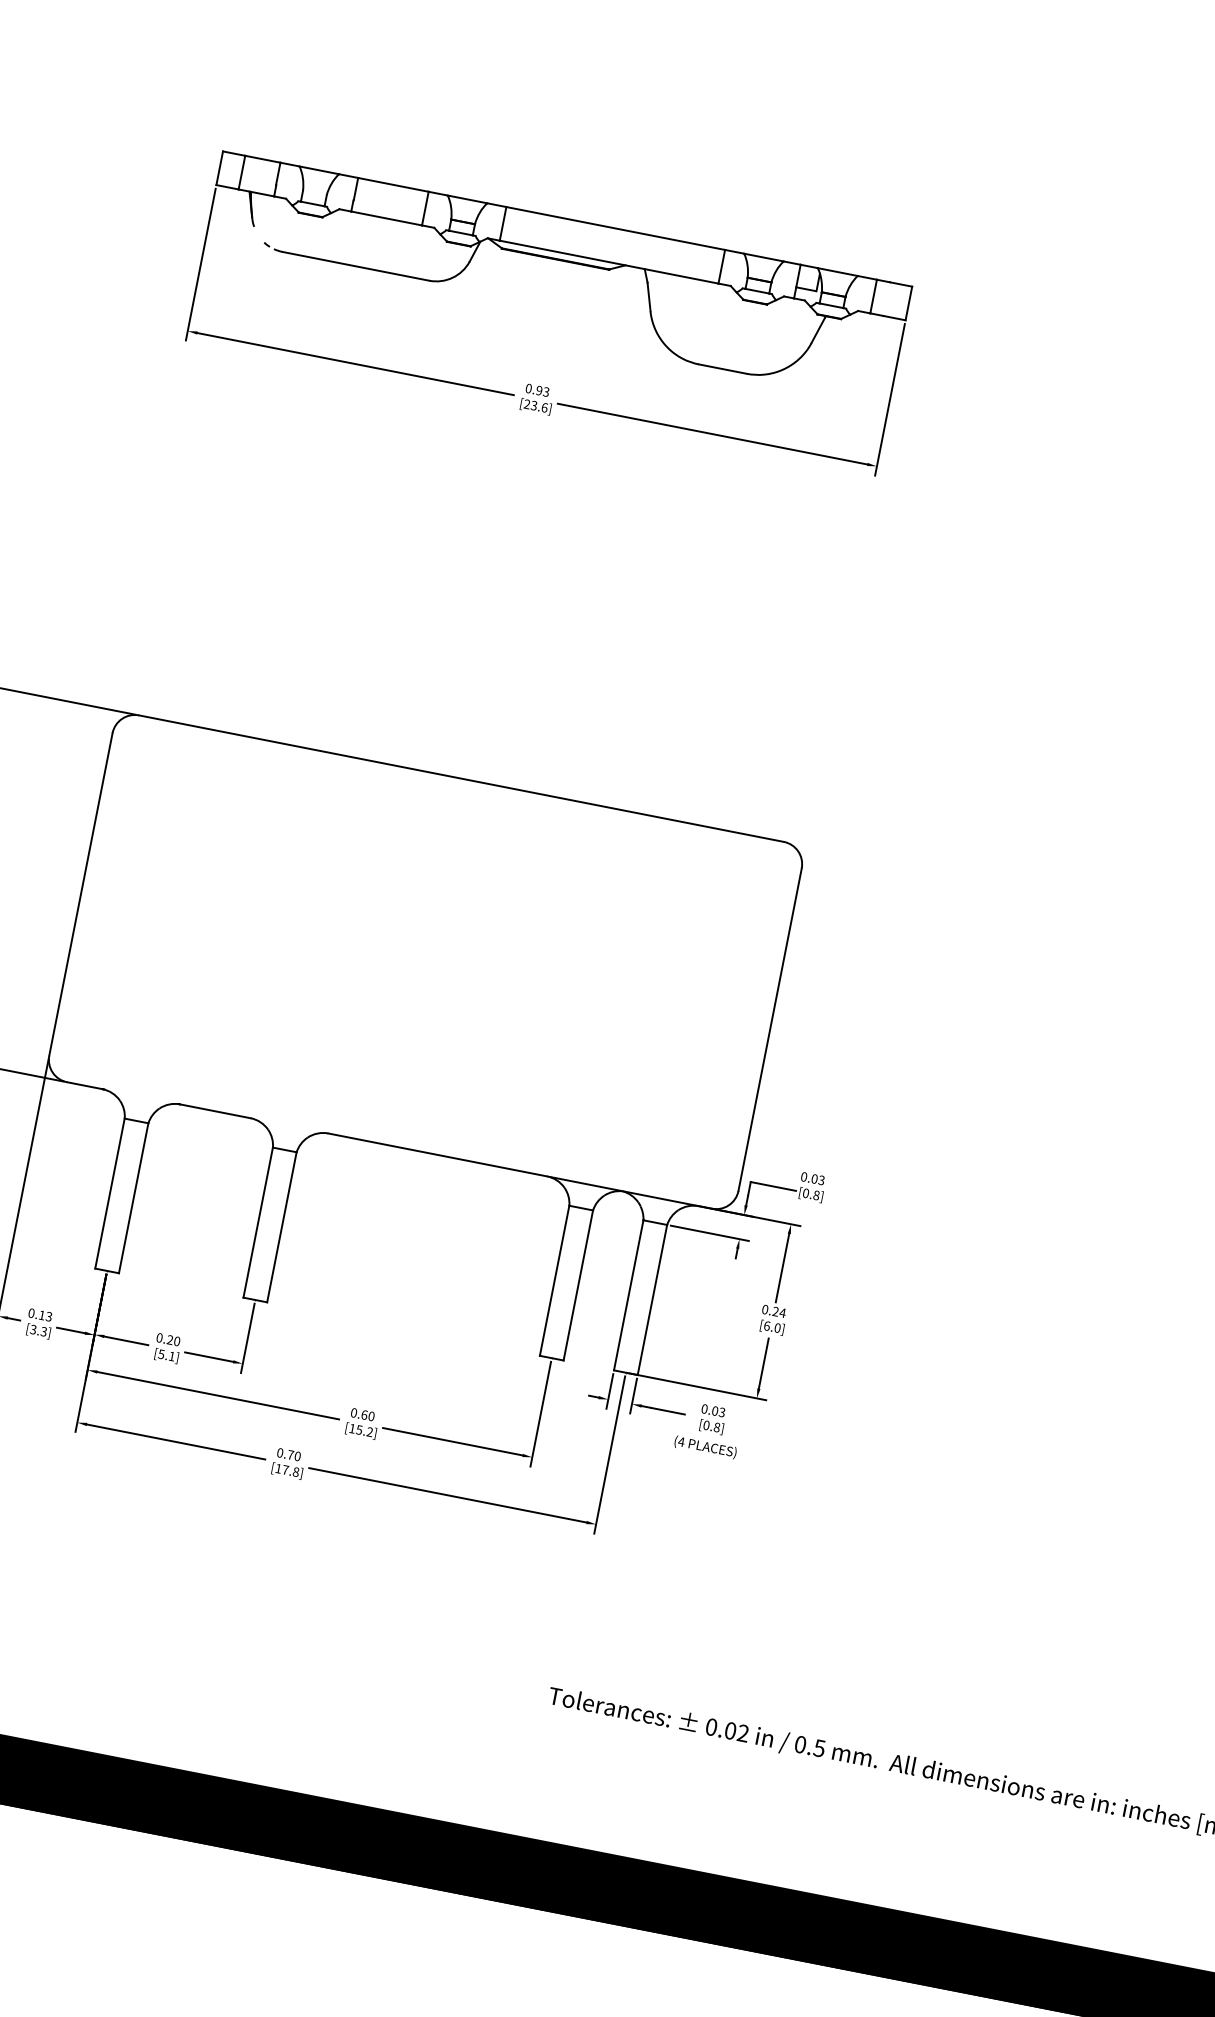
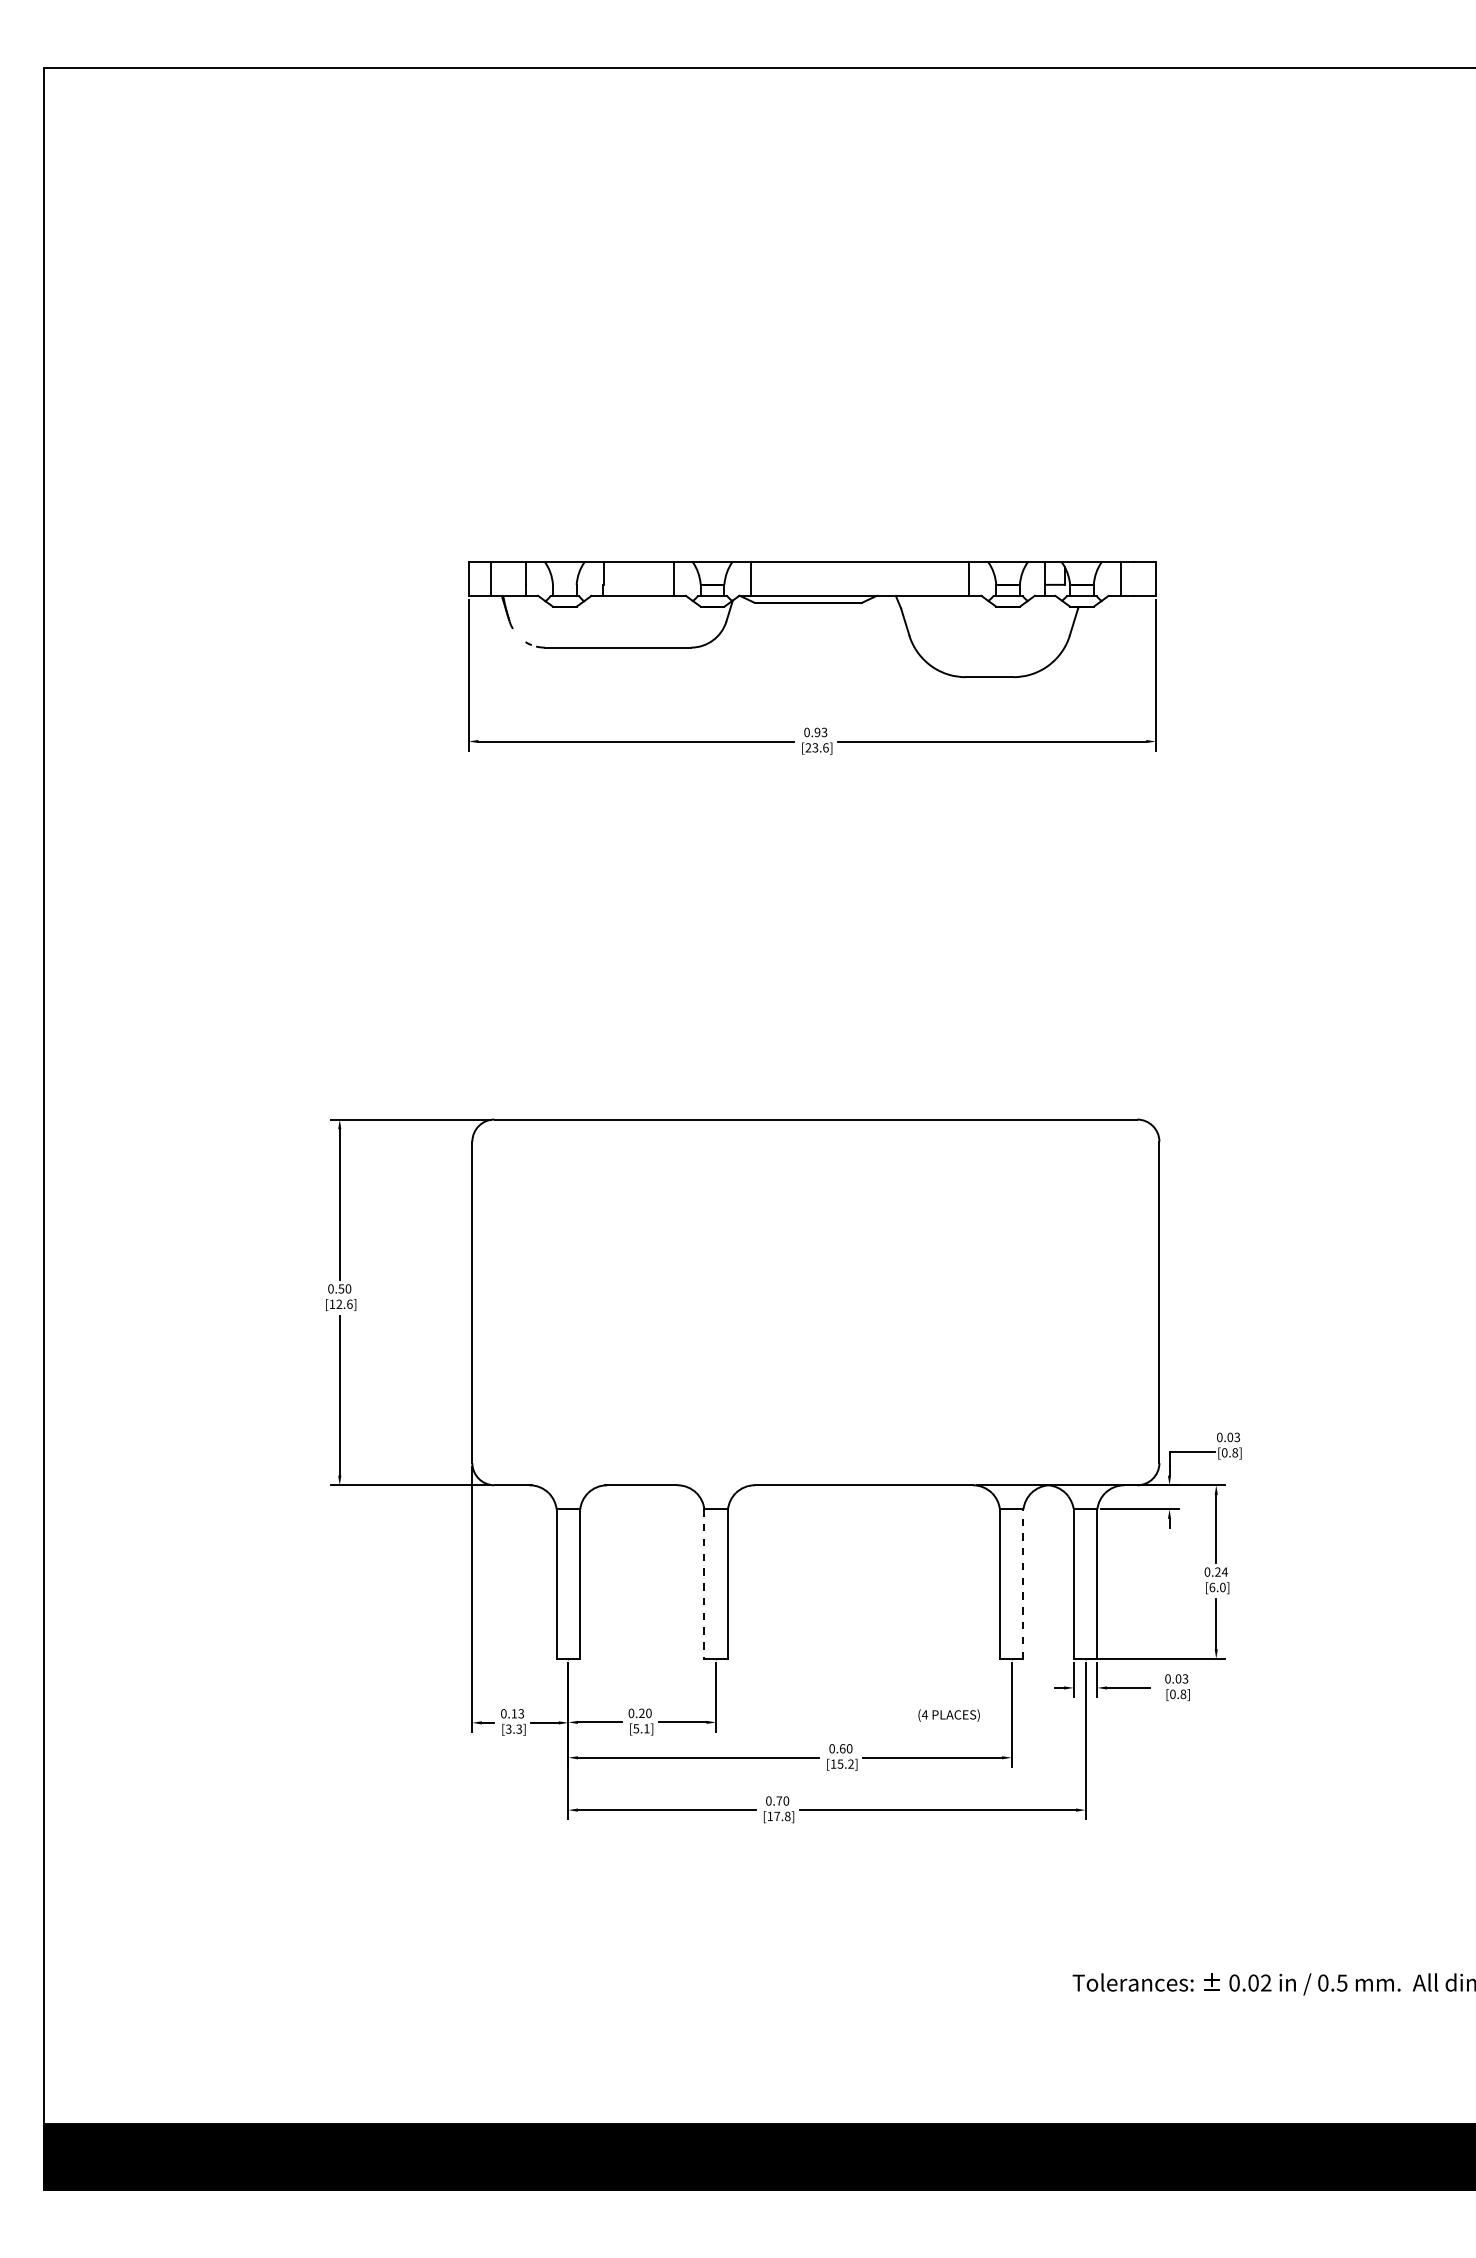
line: (258, 1223) -> (704, 1584), solid -> dashed
line: (578, 1285) -> (1023, 1584), solid -> dashed
text: (704, 1447) -> (948, 1715), moved

